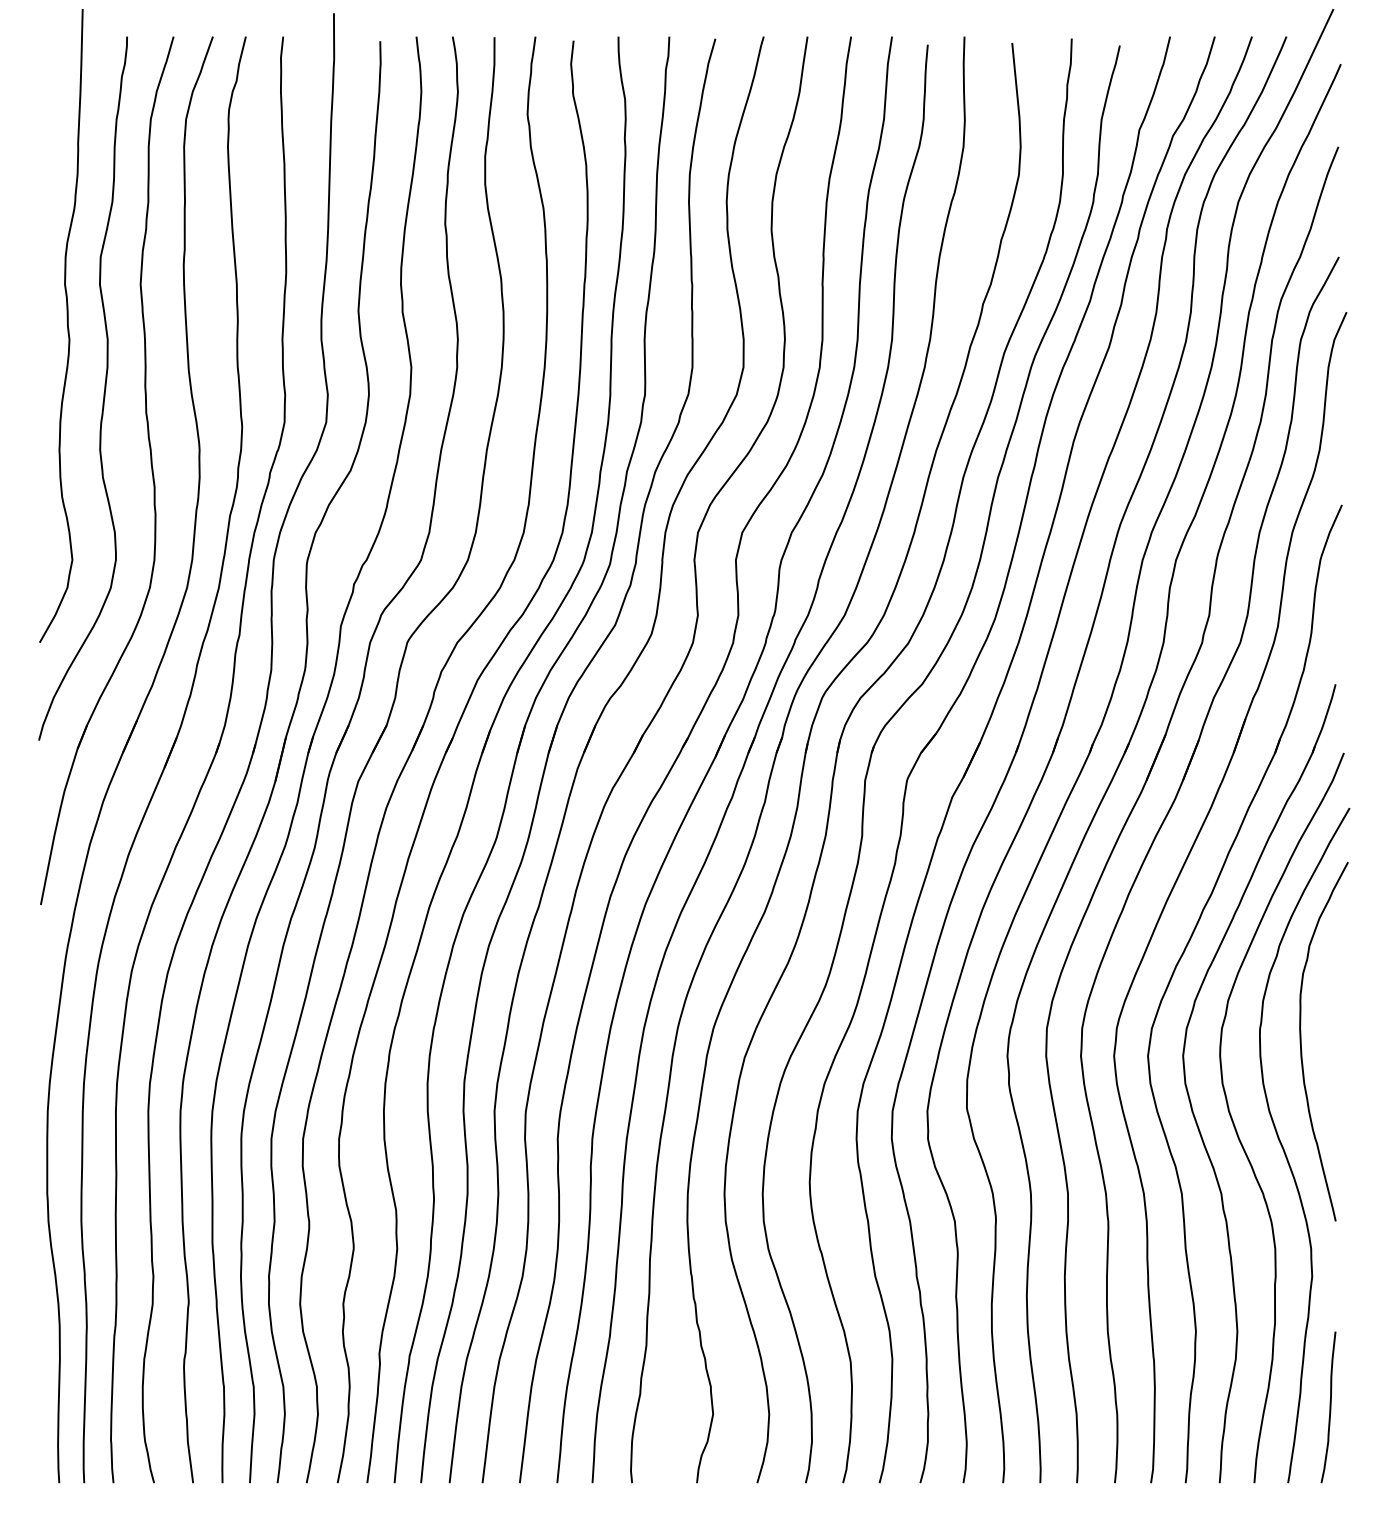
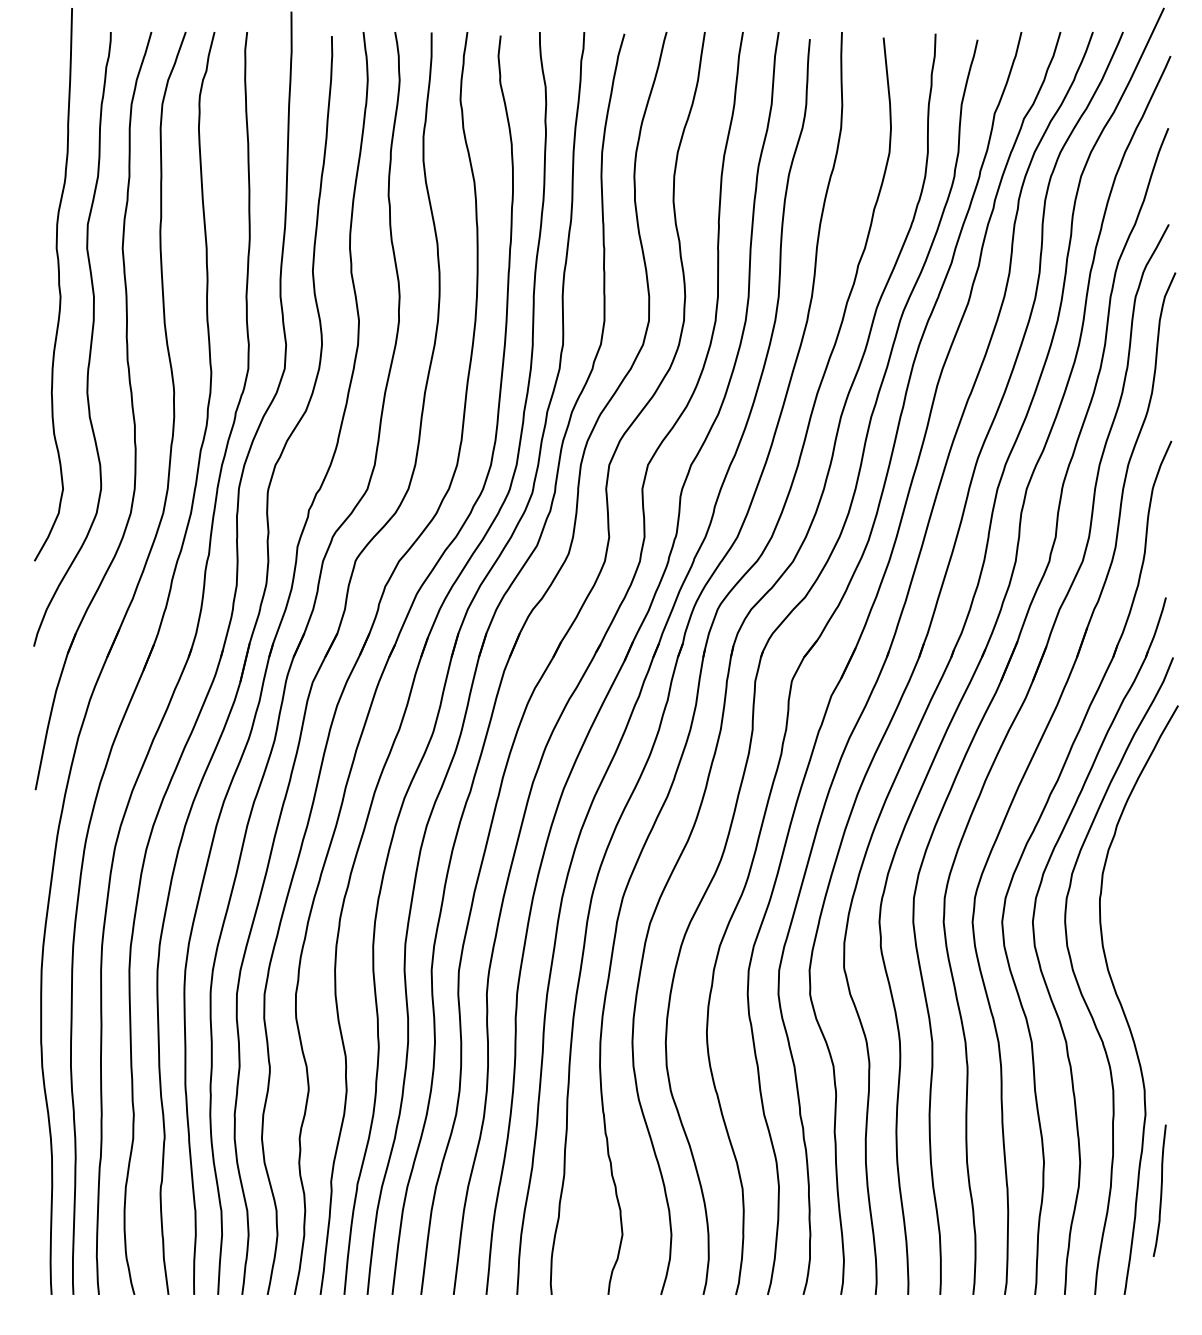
curve: (1301, 1041) -> (1136, 909), removed
curve: (1329, 1407) -> (1160, 1190), moved

